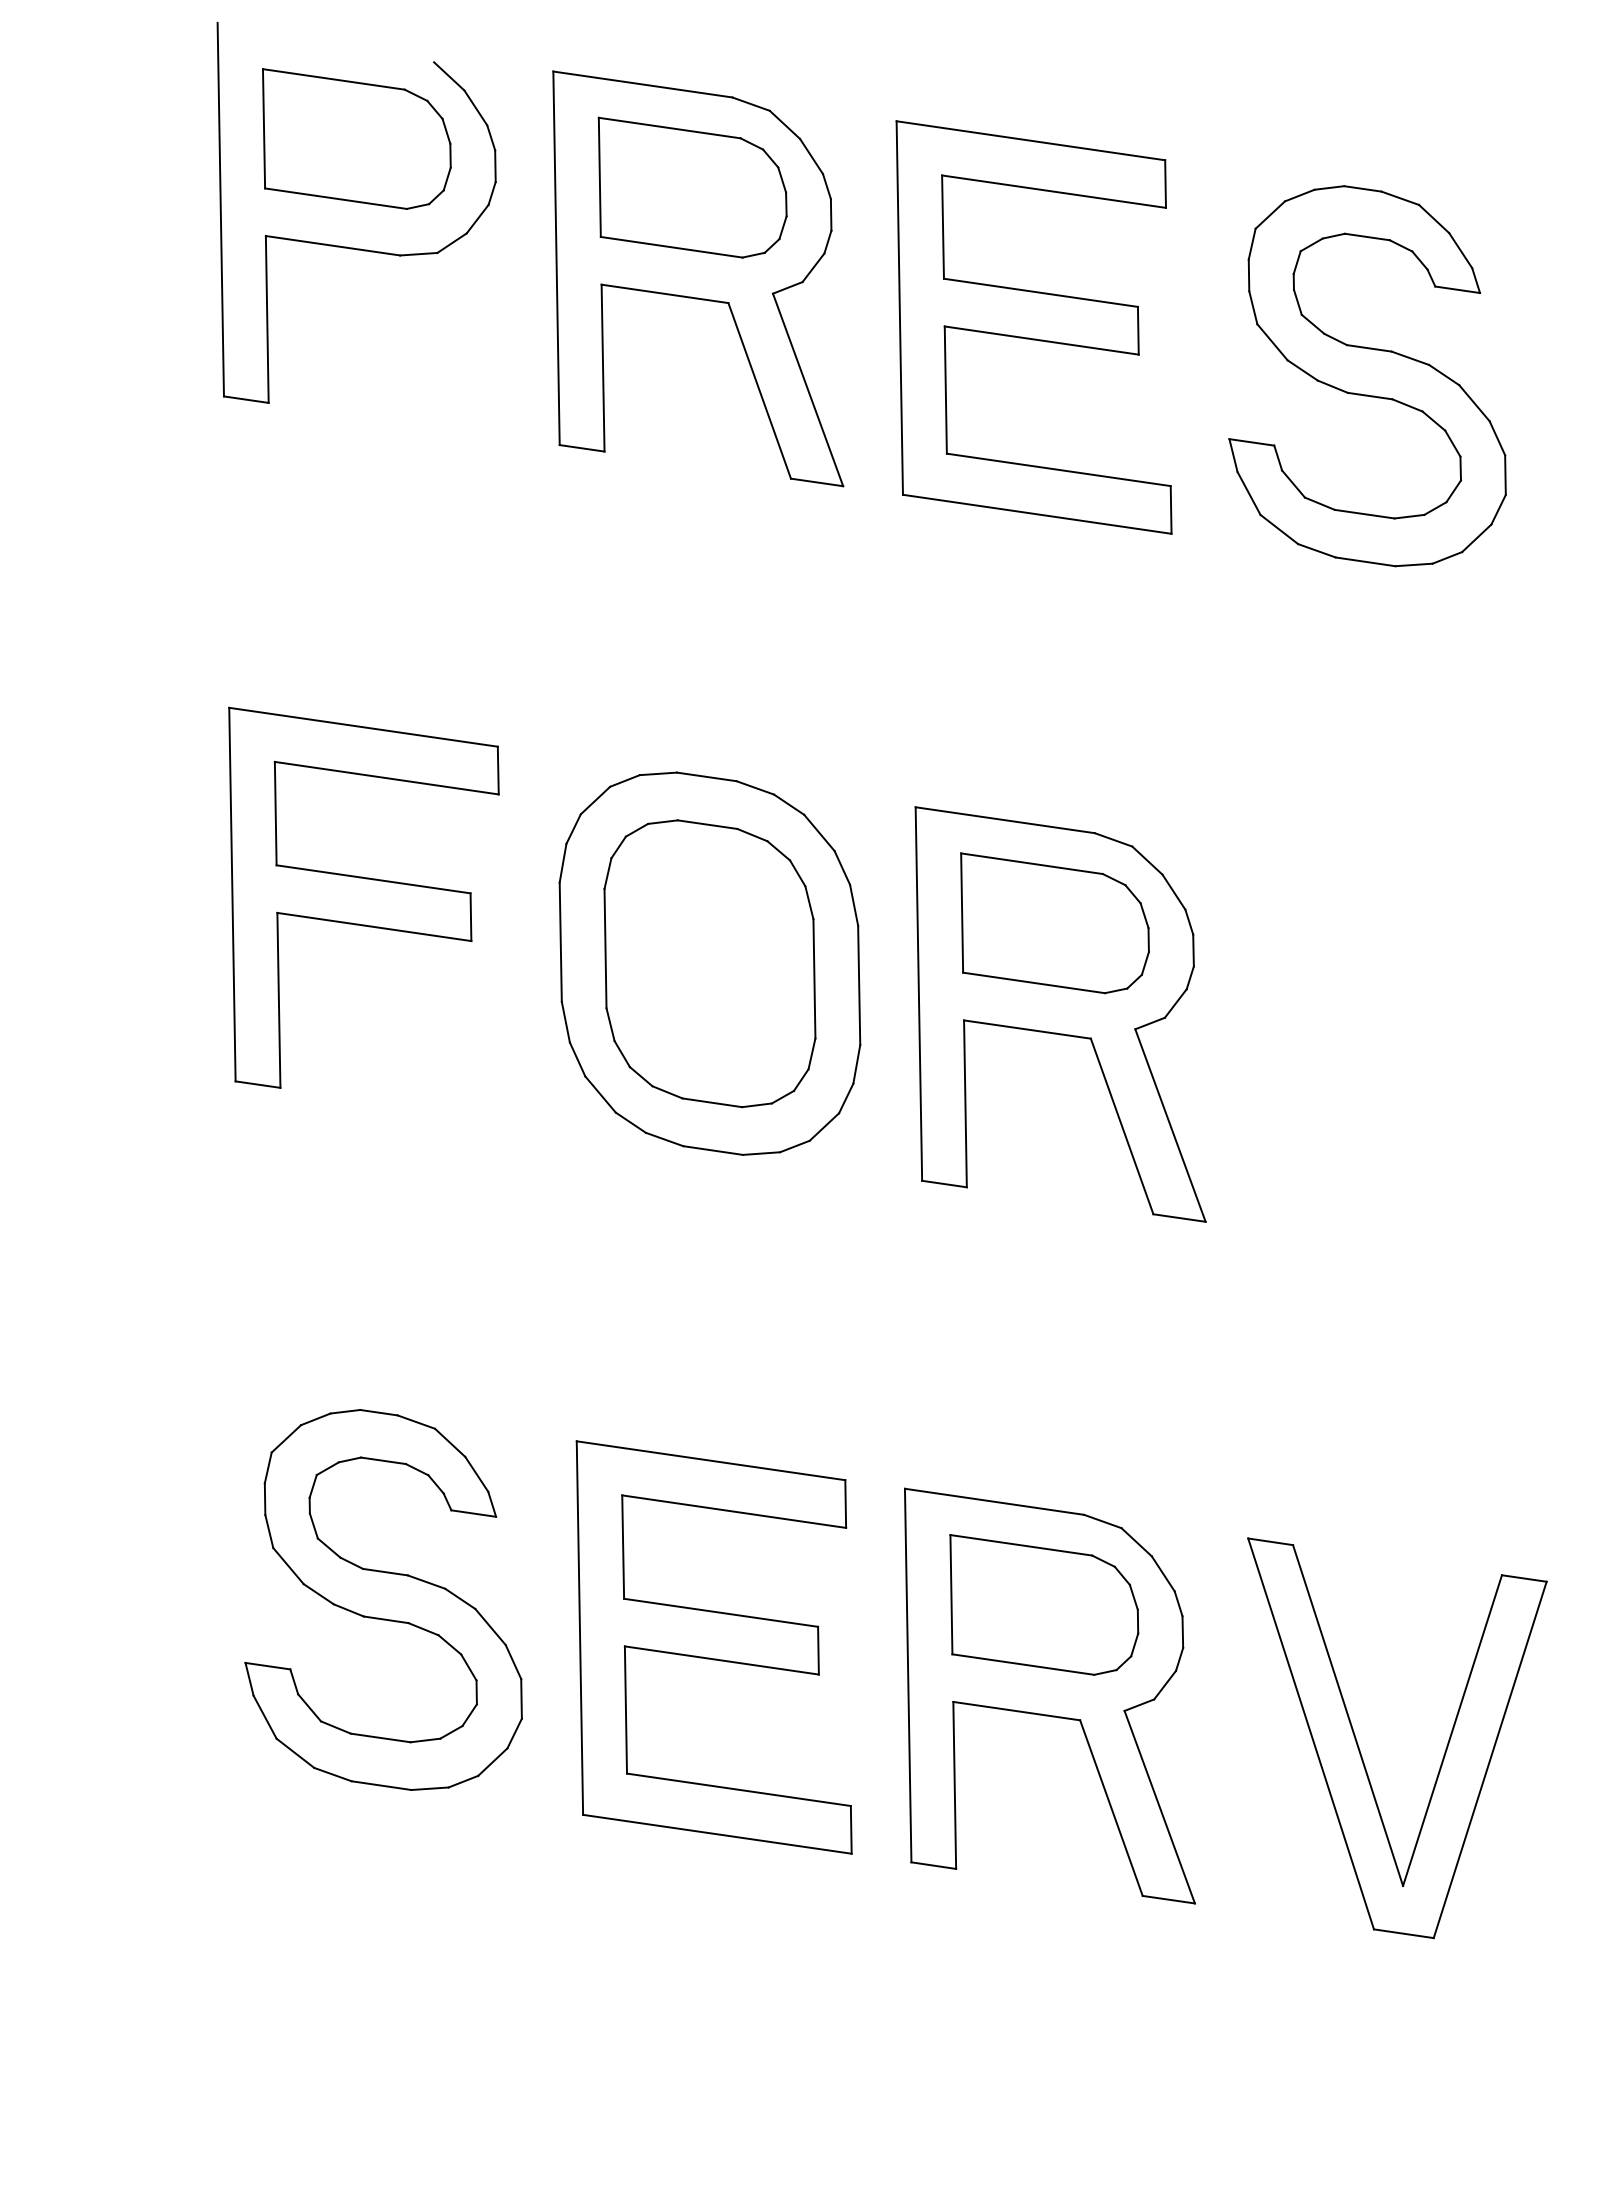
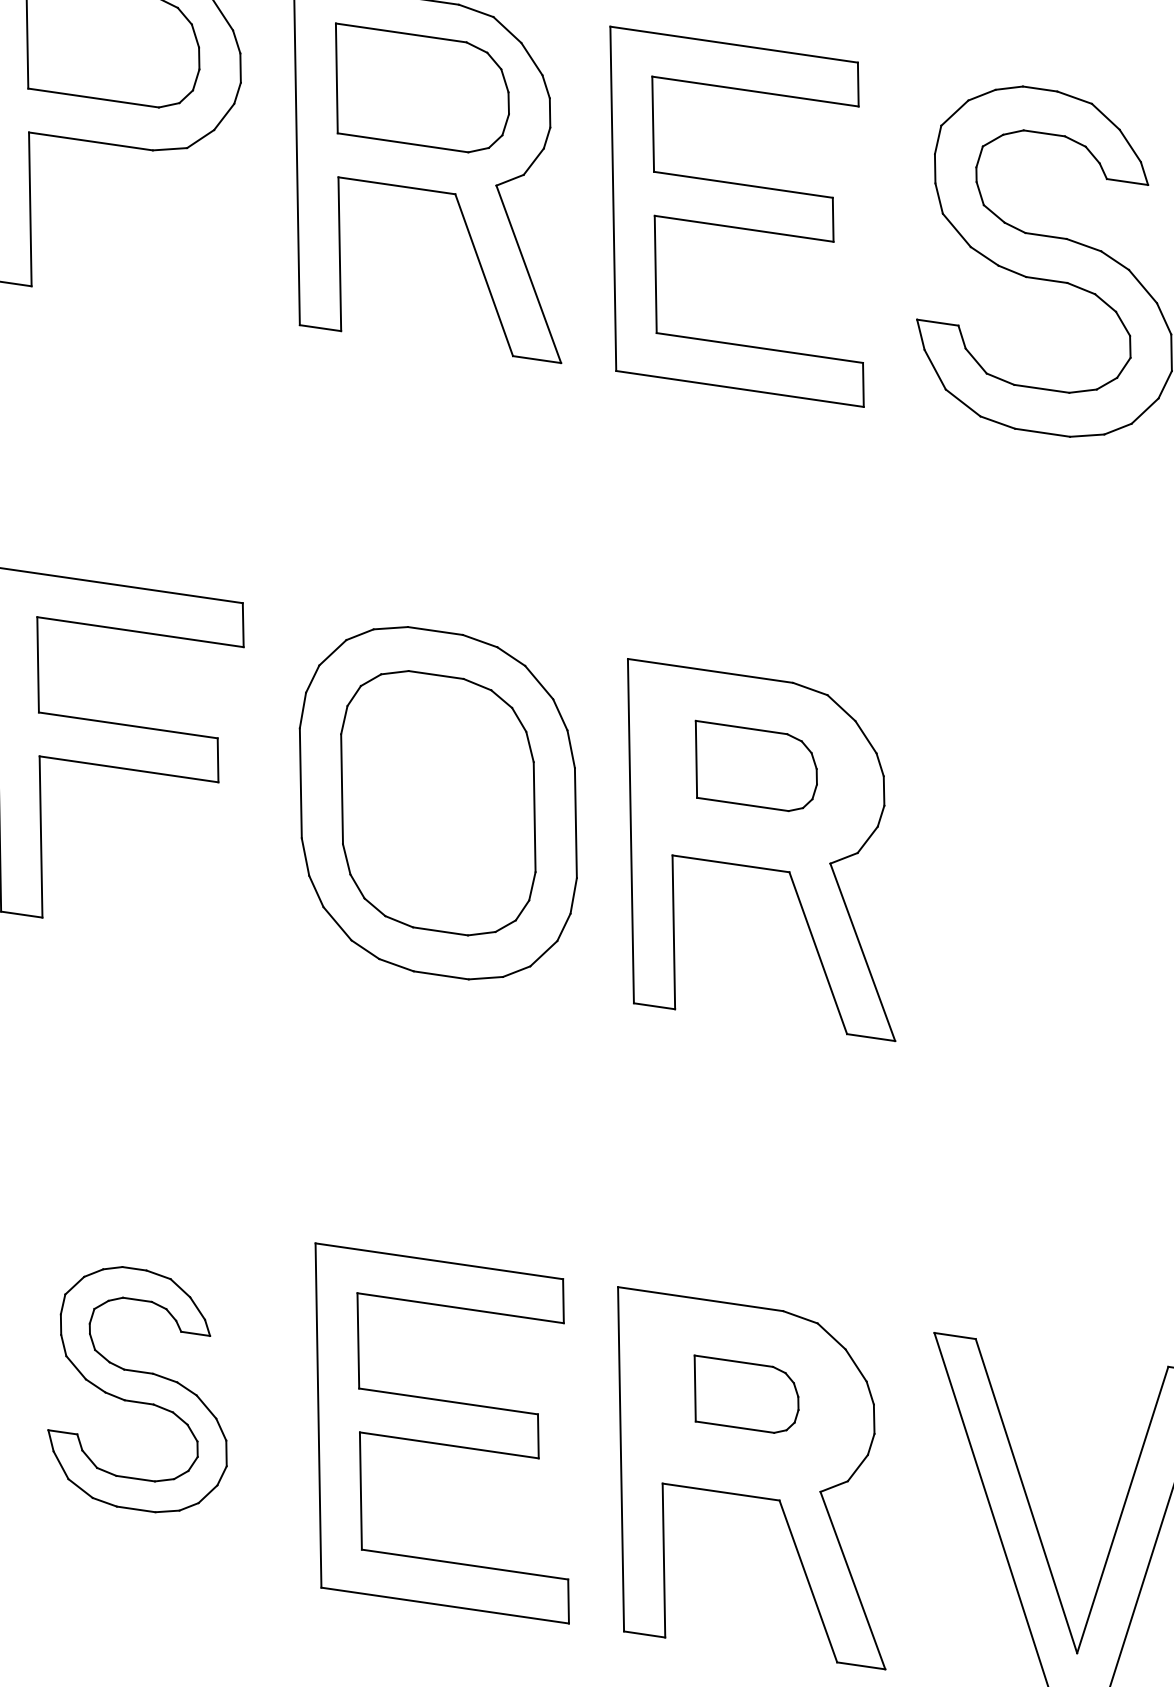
part: (1054, 923) -> (755, 766), size x0.7
part: (383, 1599) -> (137, 1389), size x0.7
part: (1044, 1604) -> (746, 1393), size x0.6

